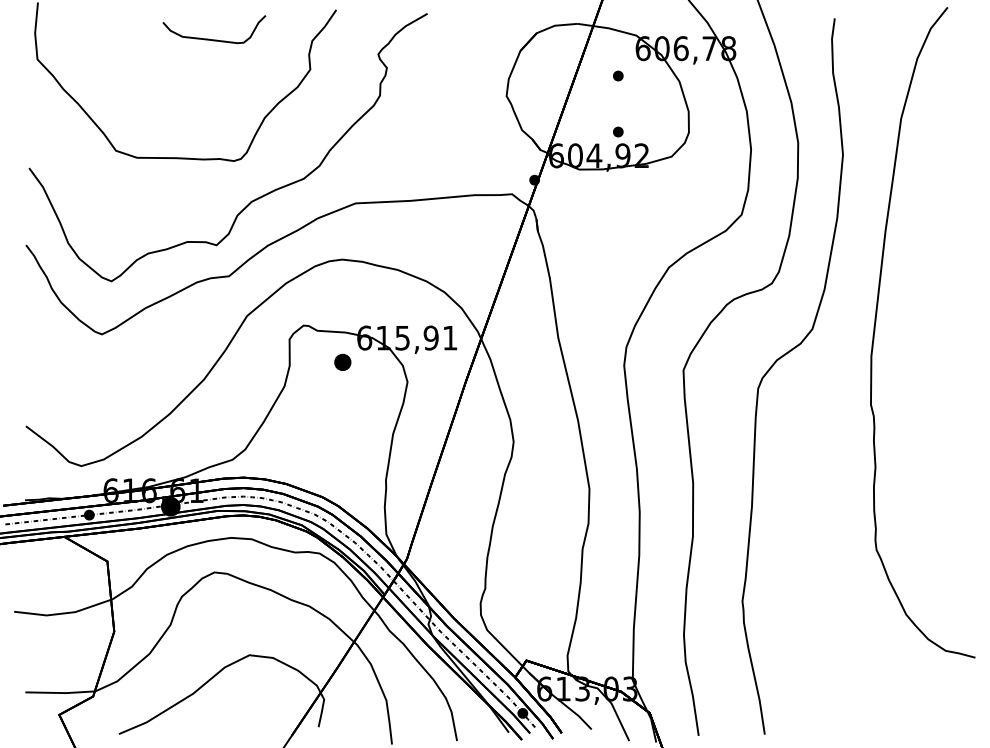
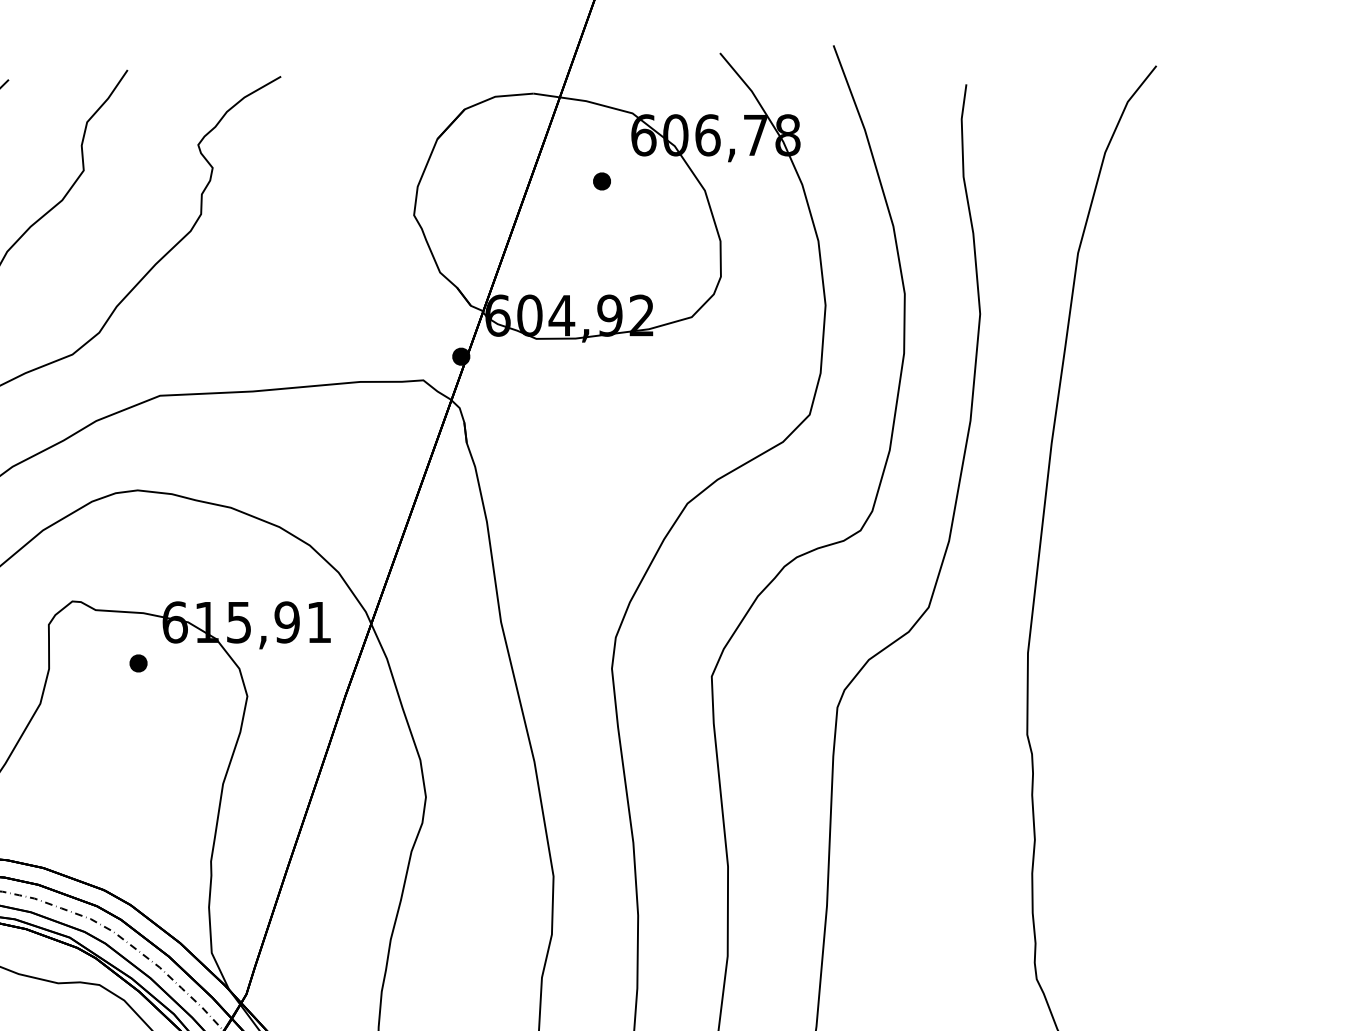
part: (618, 131) -> (602, 274), removed
part: (342, 362) -> (137, 663), size x0.62

